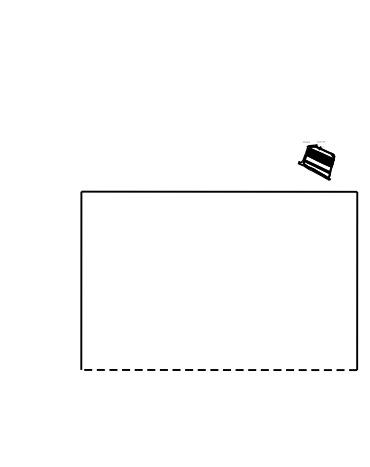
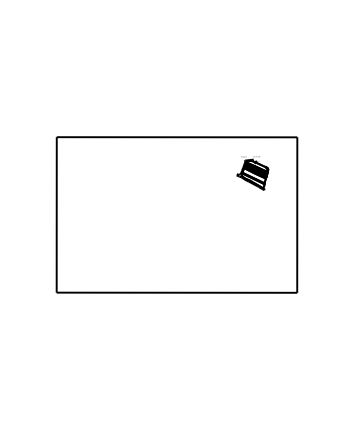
part: (316, 161) -> (252, 173), moved
line: (218, 369) -> (176, 292), dashed -> solid

